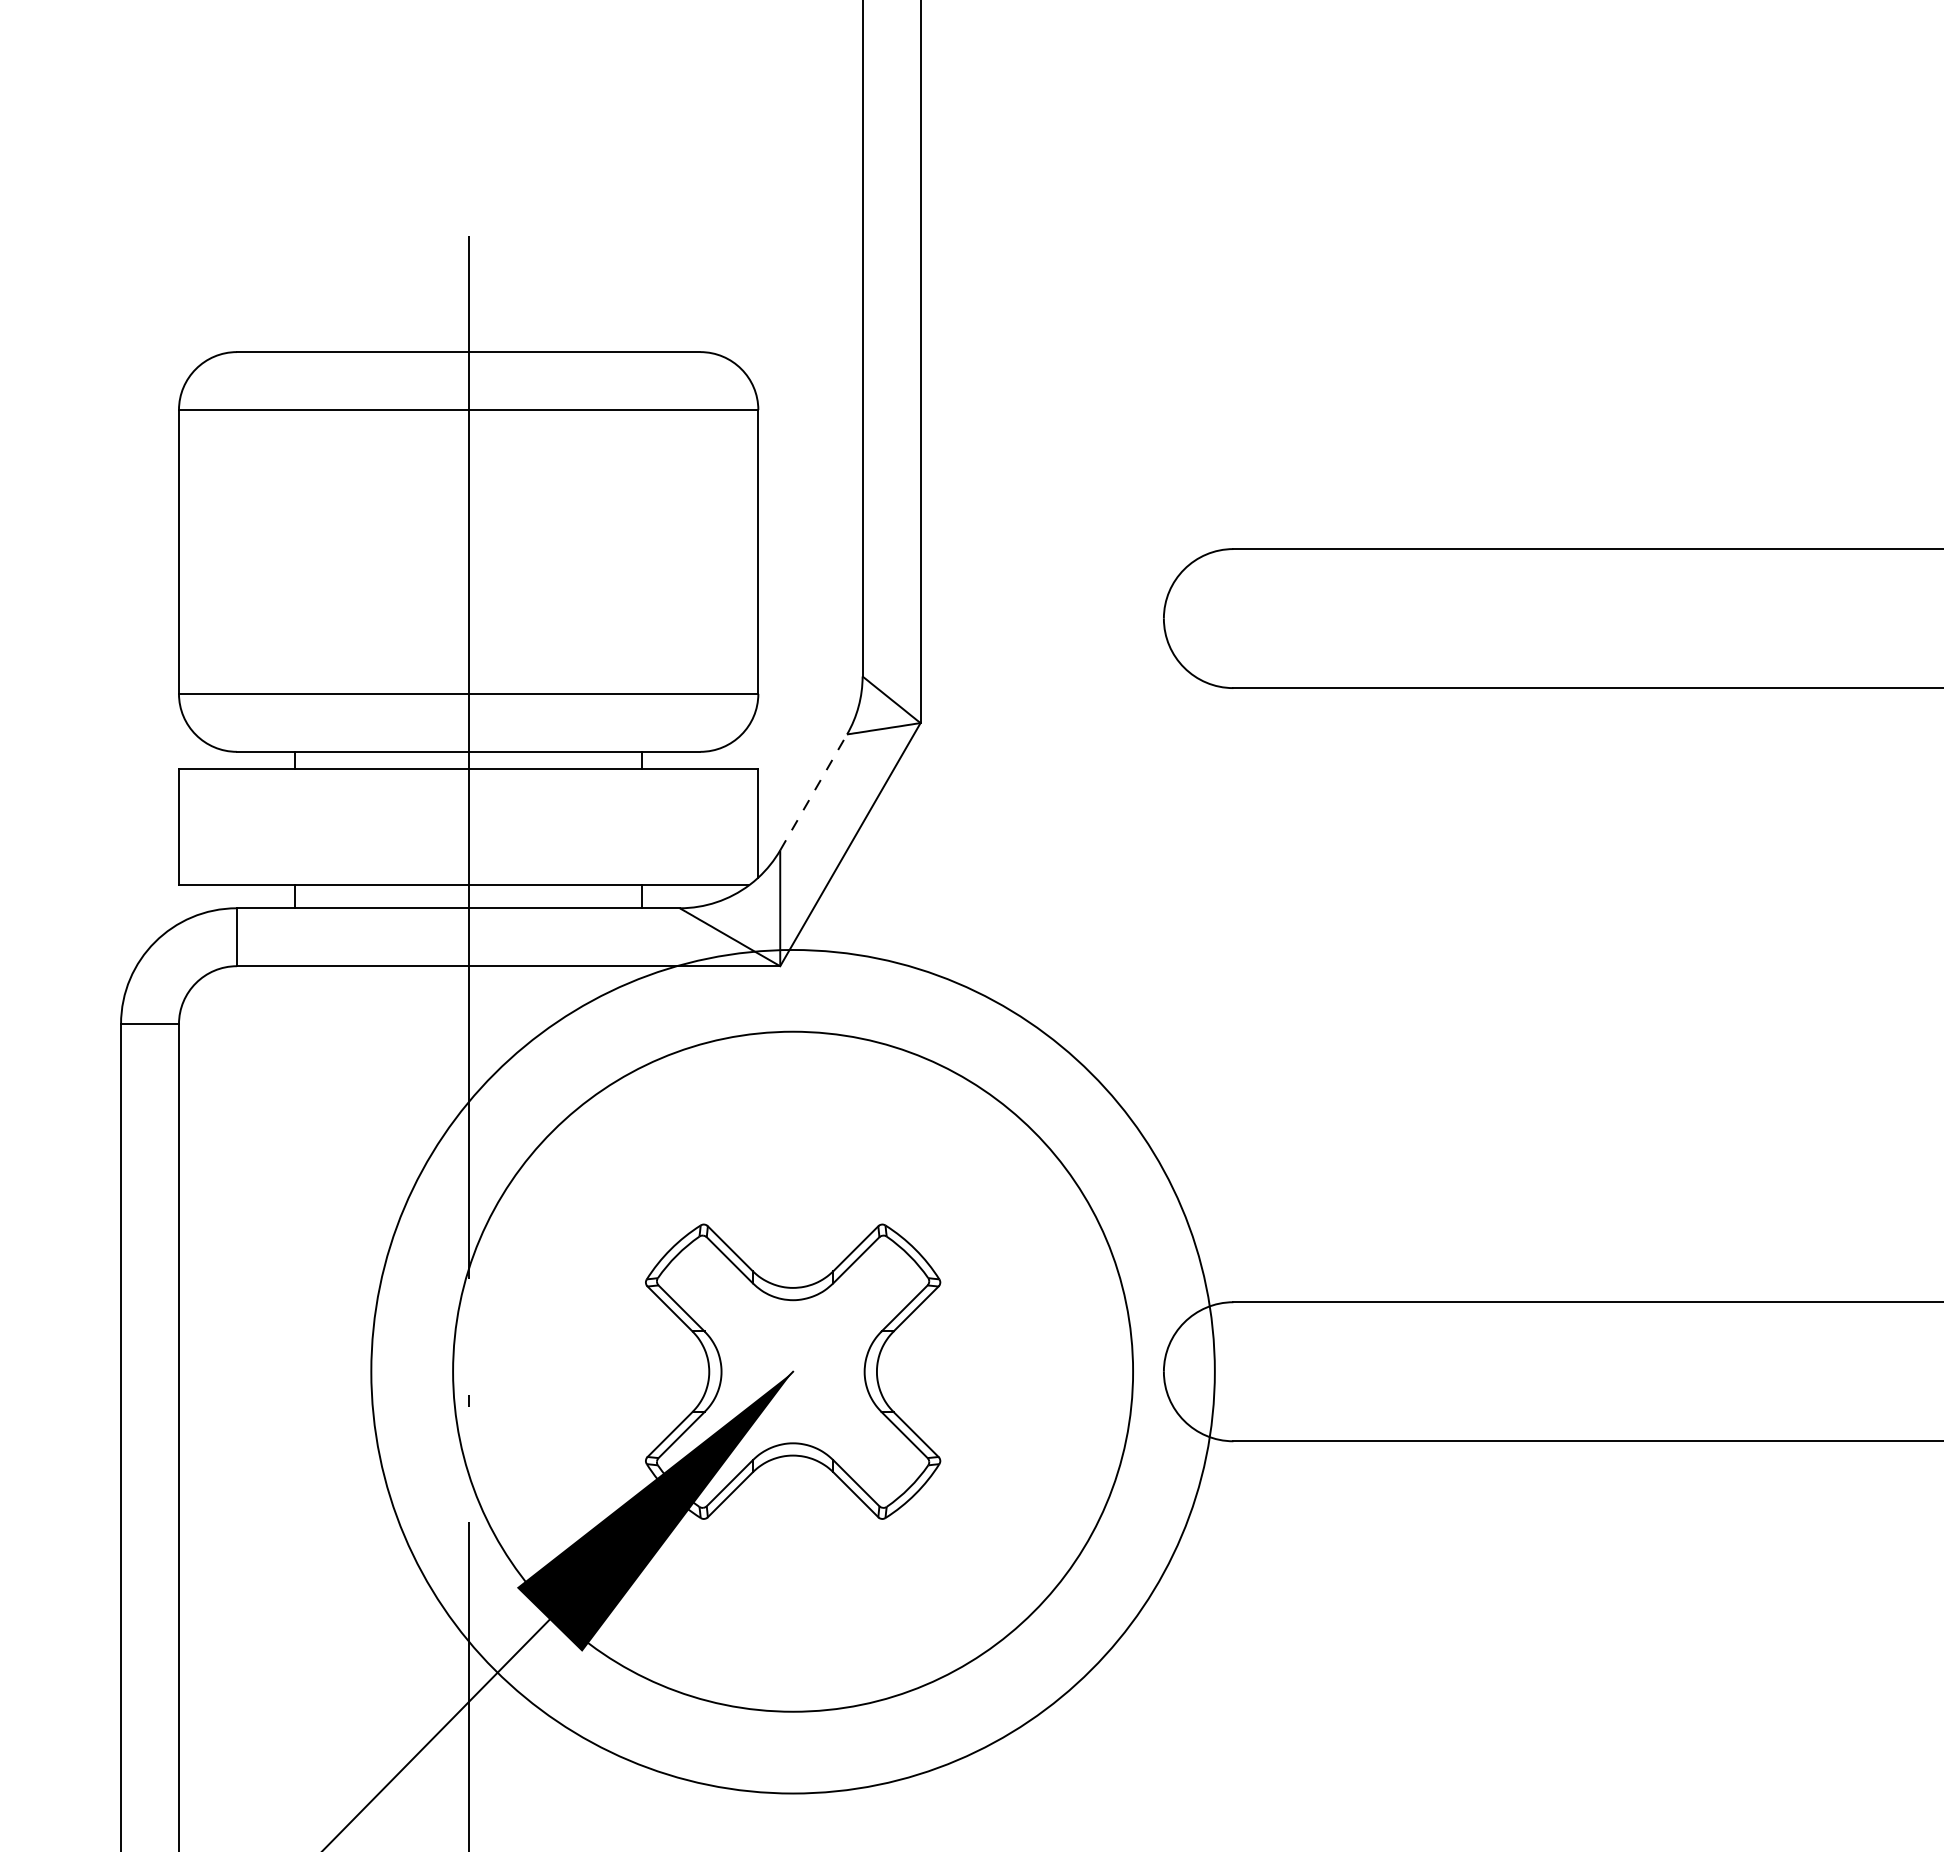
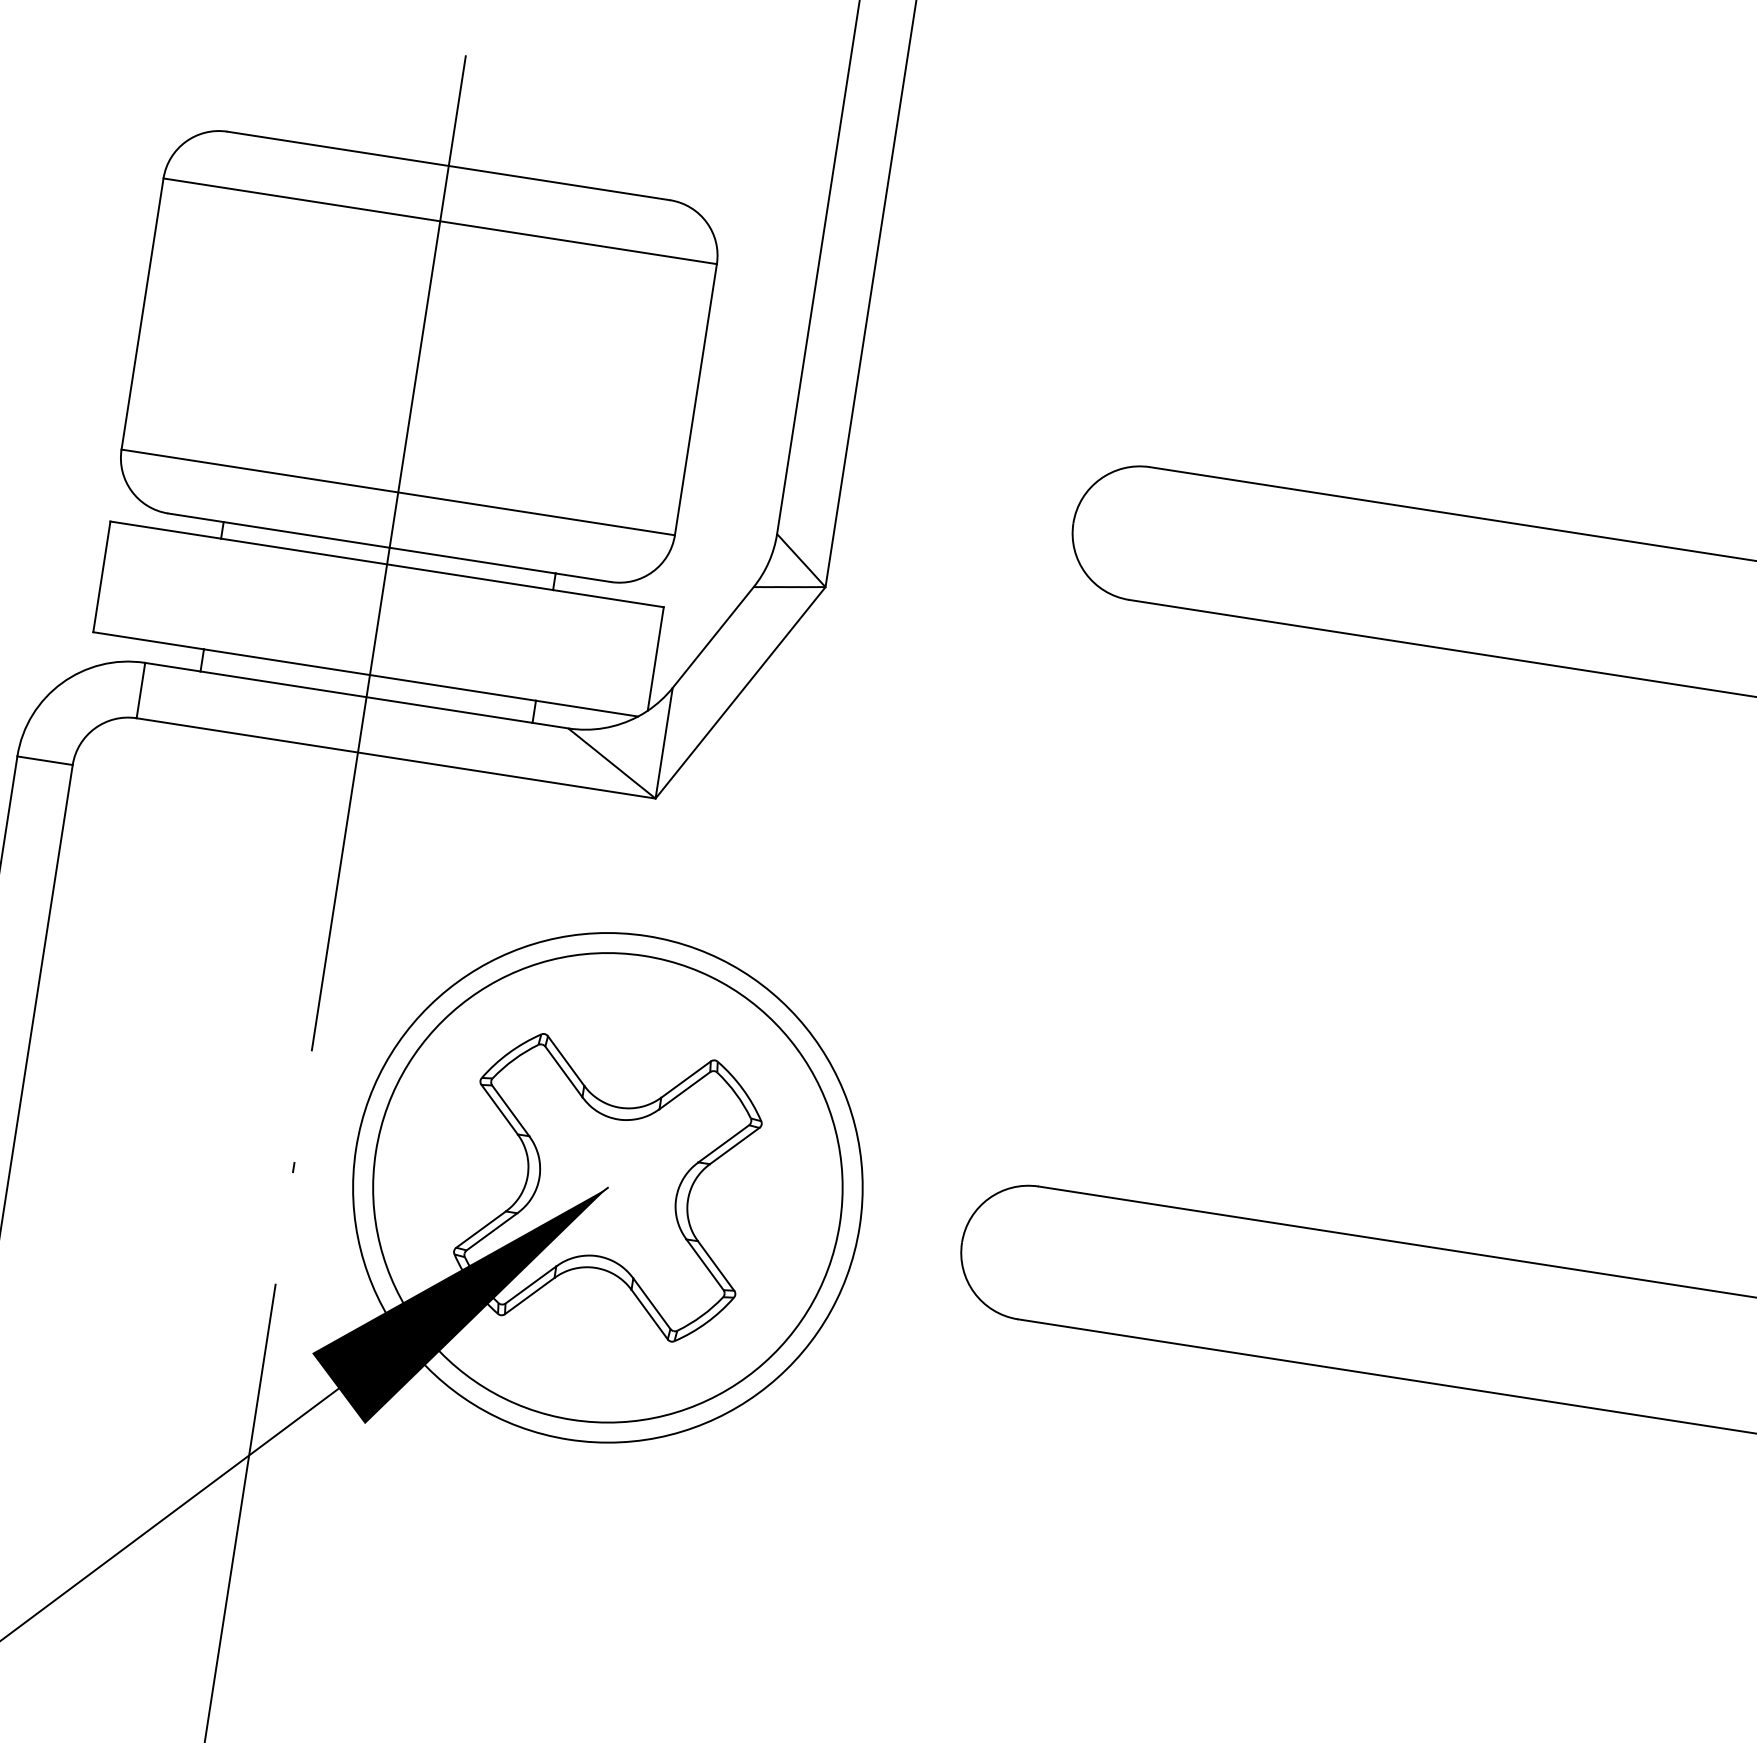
line: (813, 792) -> (713, 637), dashed -> solid
circle: (792, 1371) -> (607, 1187), size x0.62
circle: (792, 1371) -> (607, 1187), size x0.71

